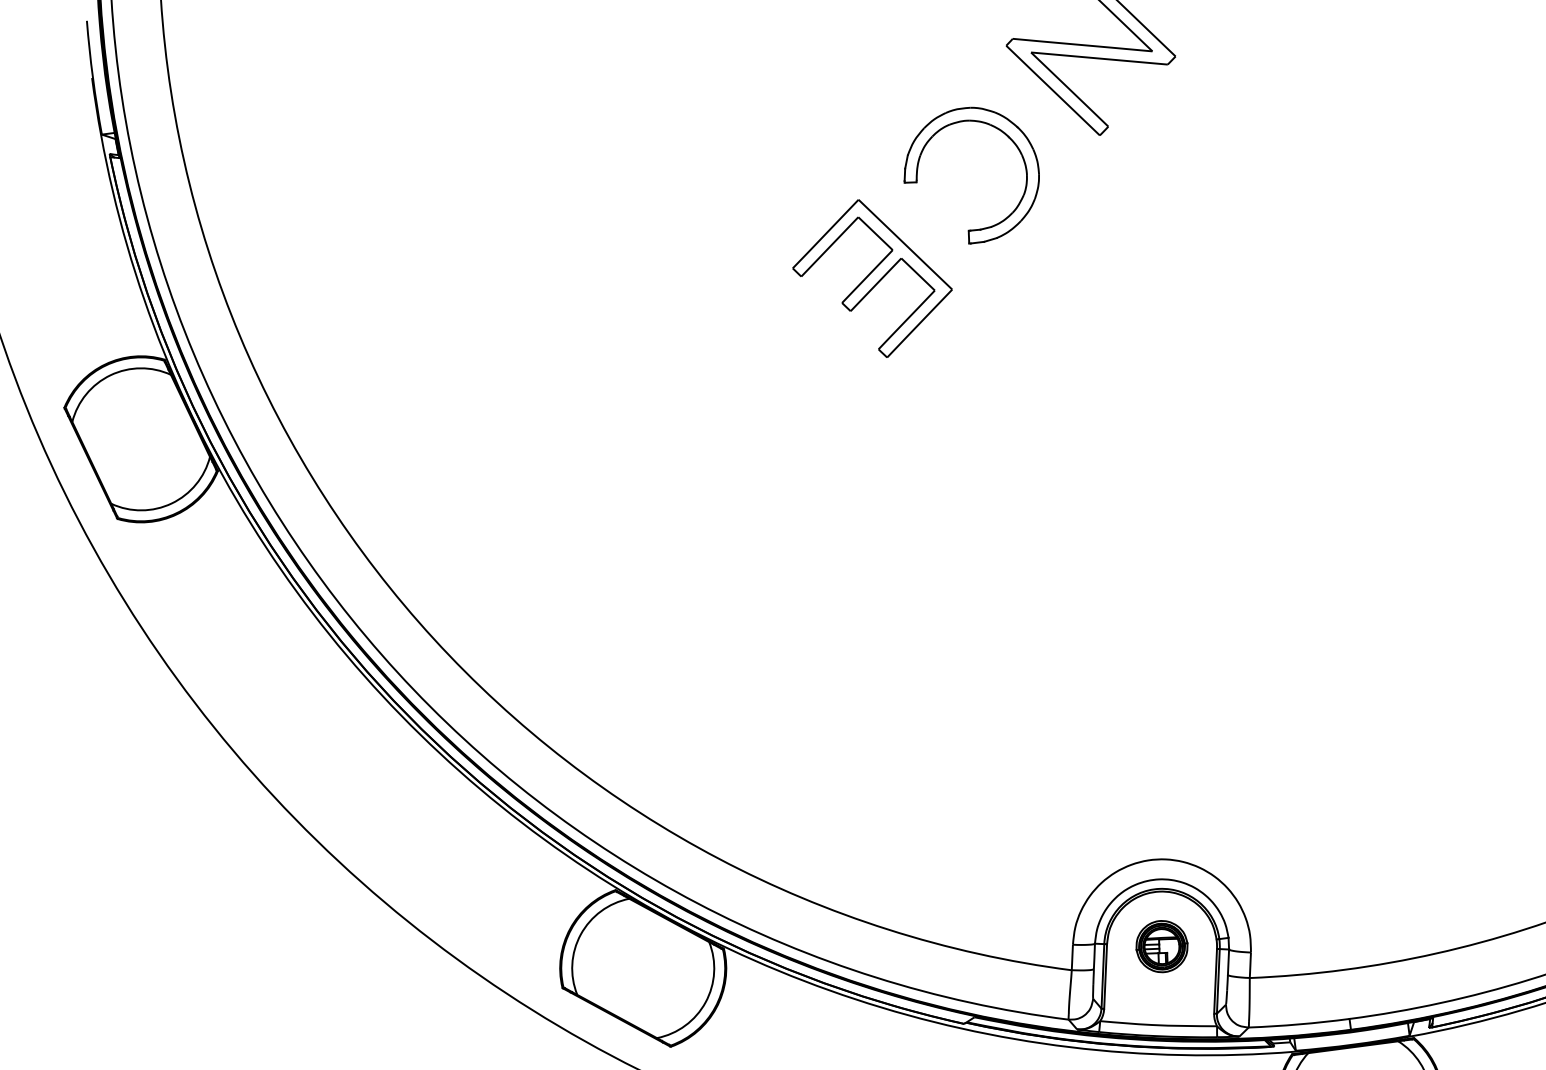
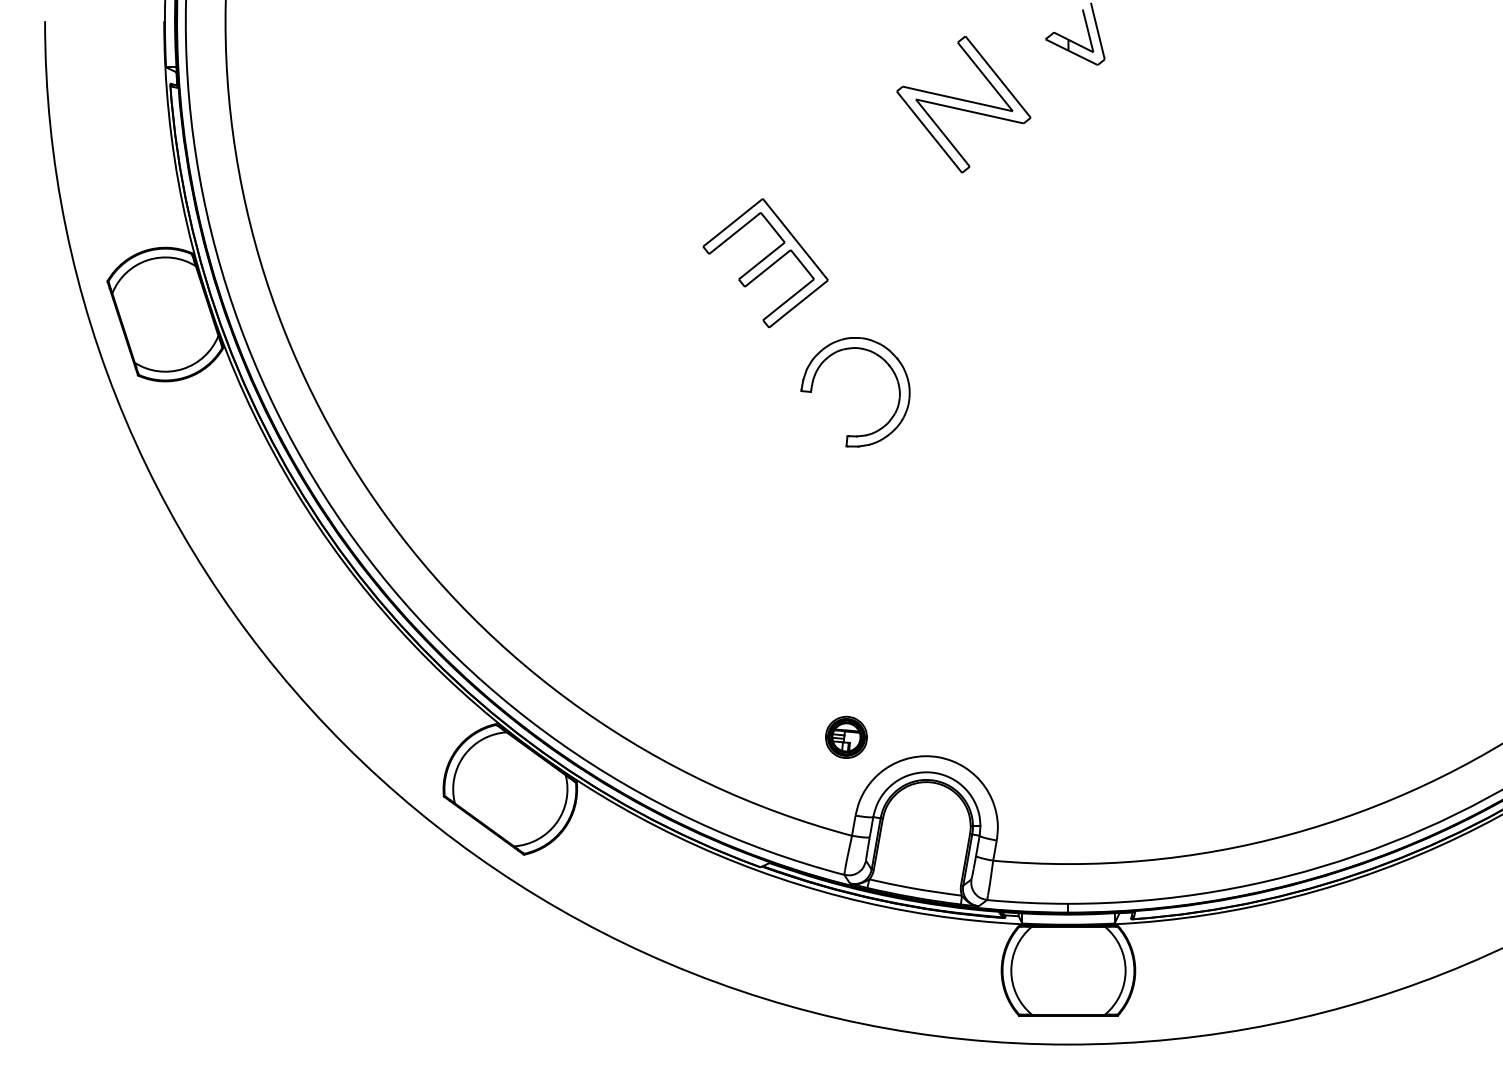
part: (1008, 138) -> (888, 366), moved
part: (1161, 945) -> (846, 736), moved

